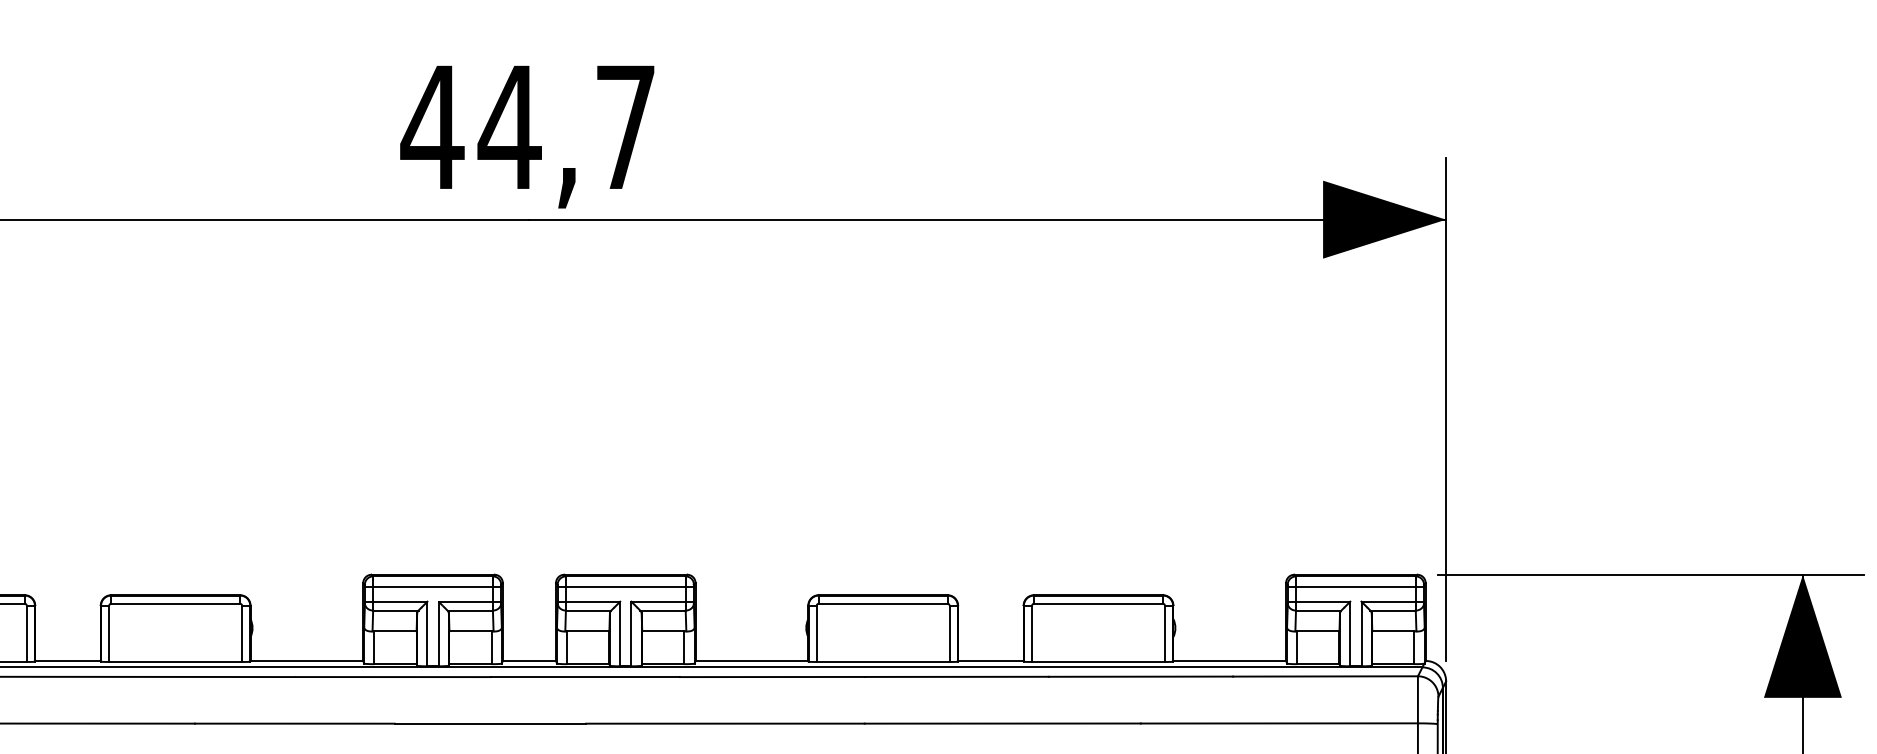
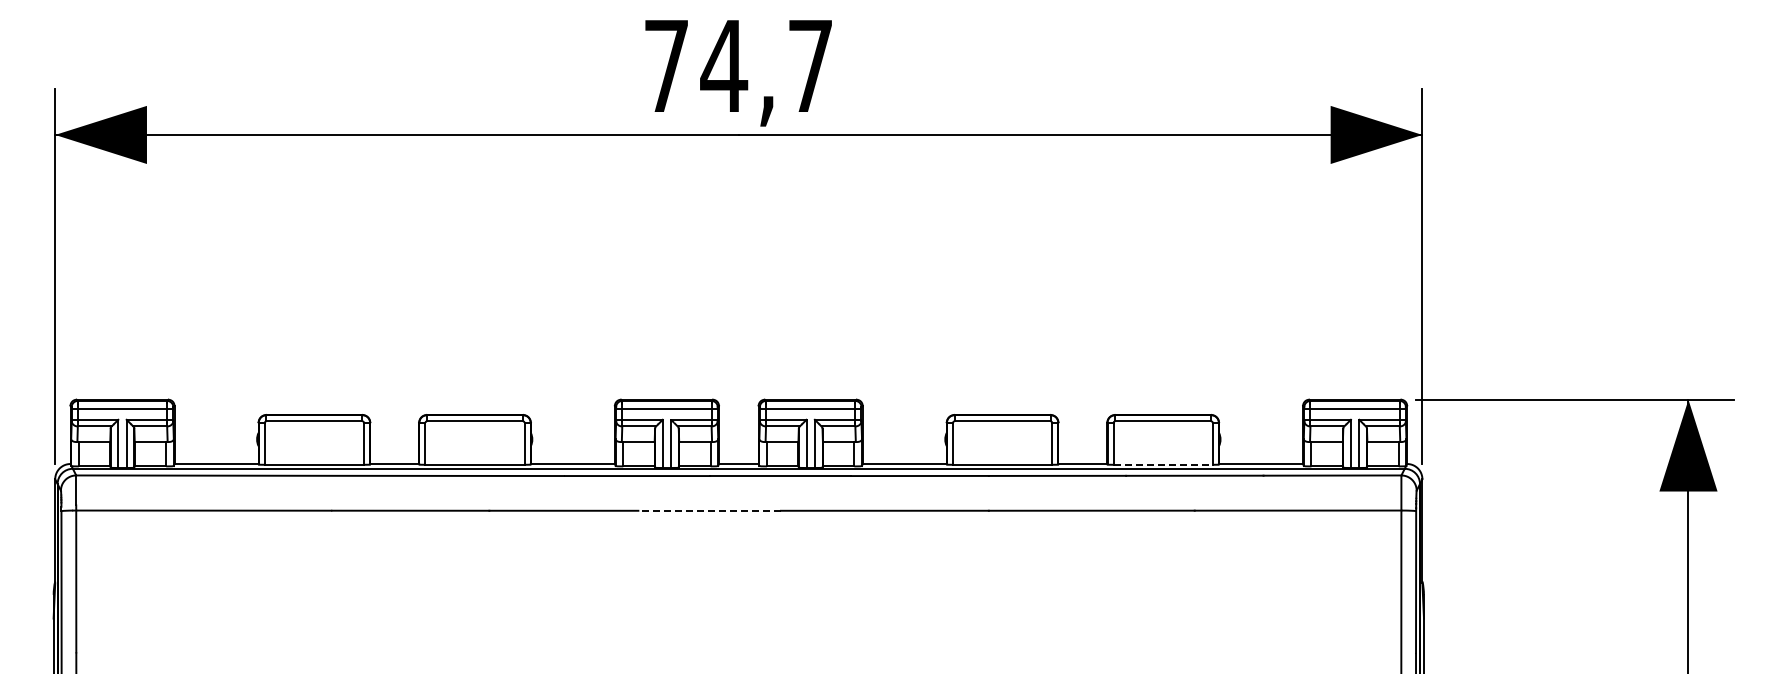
text: (432, 126) -> (666, 65), 44,7 -> 74,7
line: (1098, 661) -> (1163, 464), solid -> dashed
line: (490, 723) -> (709, 510), solid -> dashed

